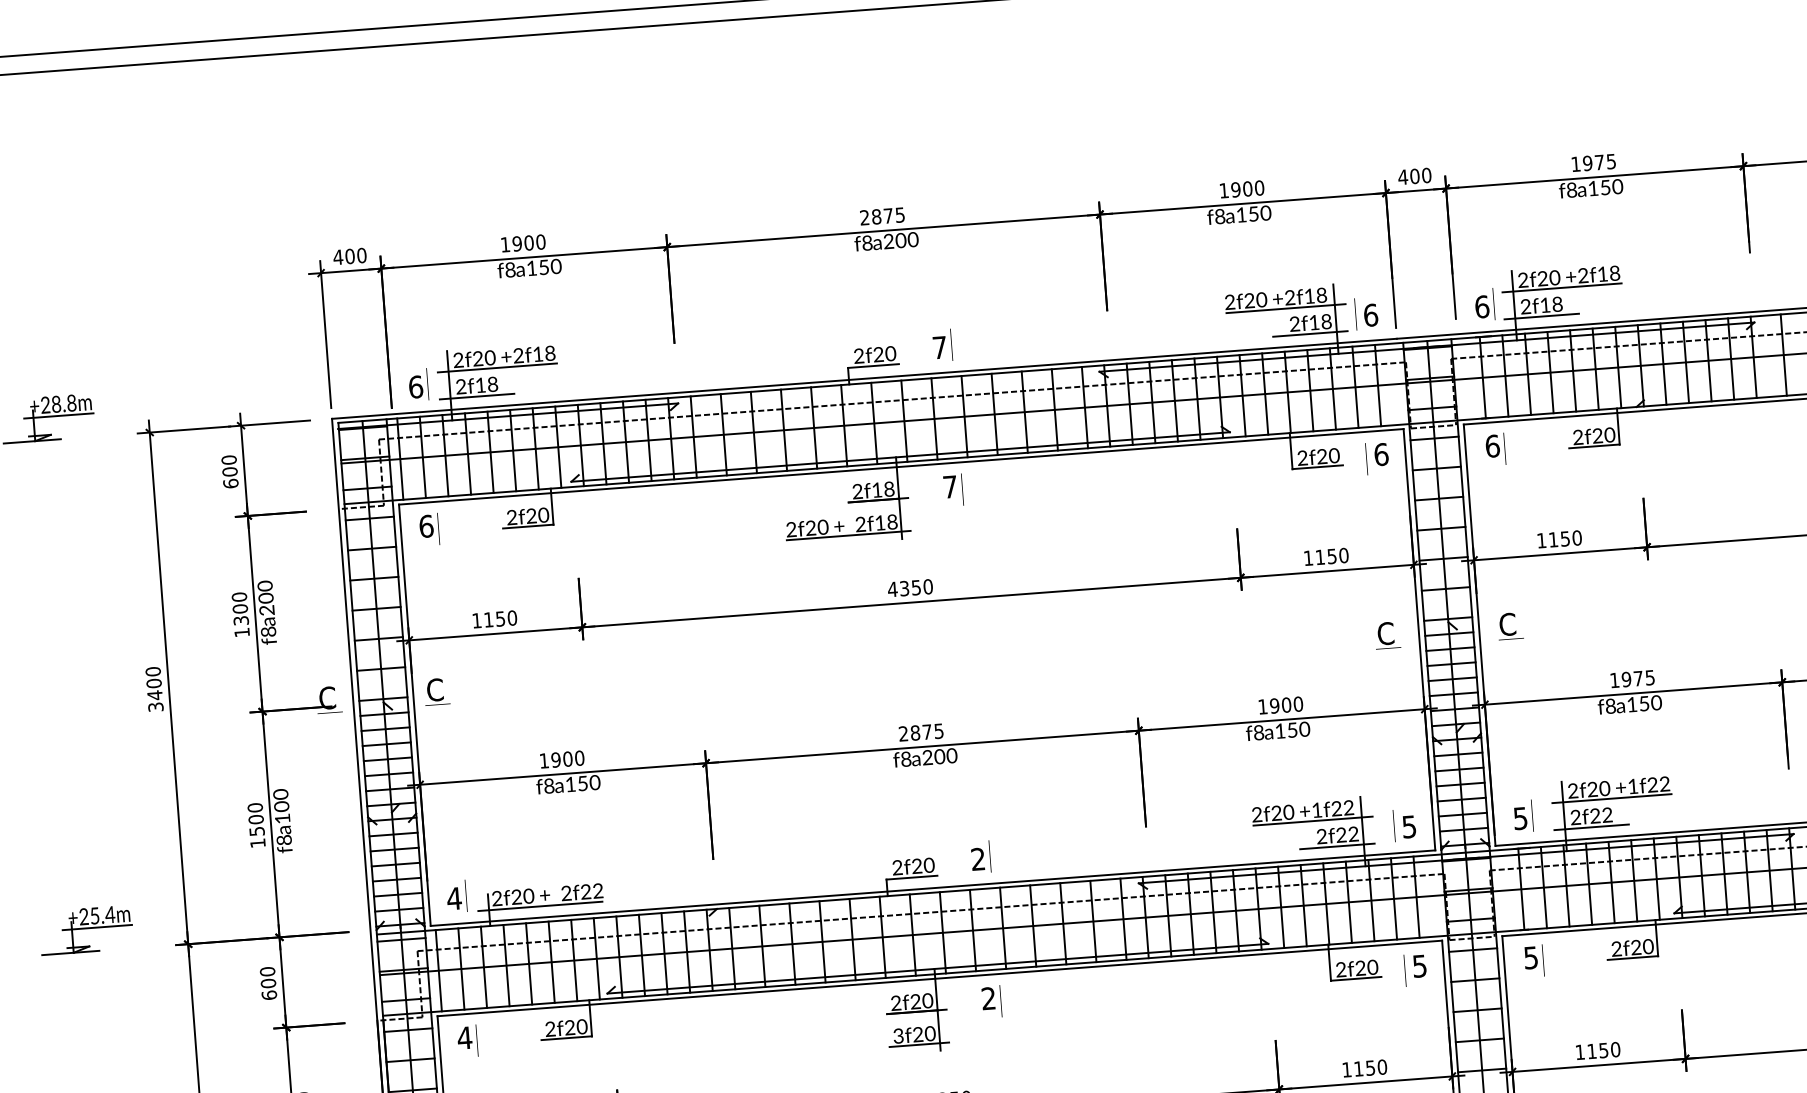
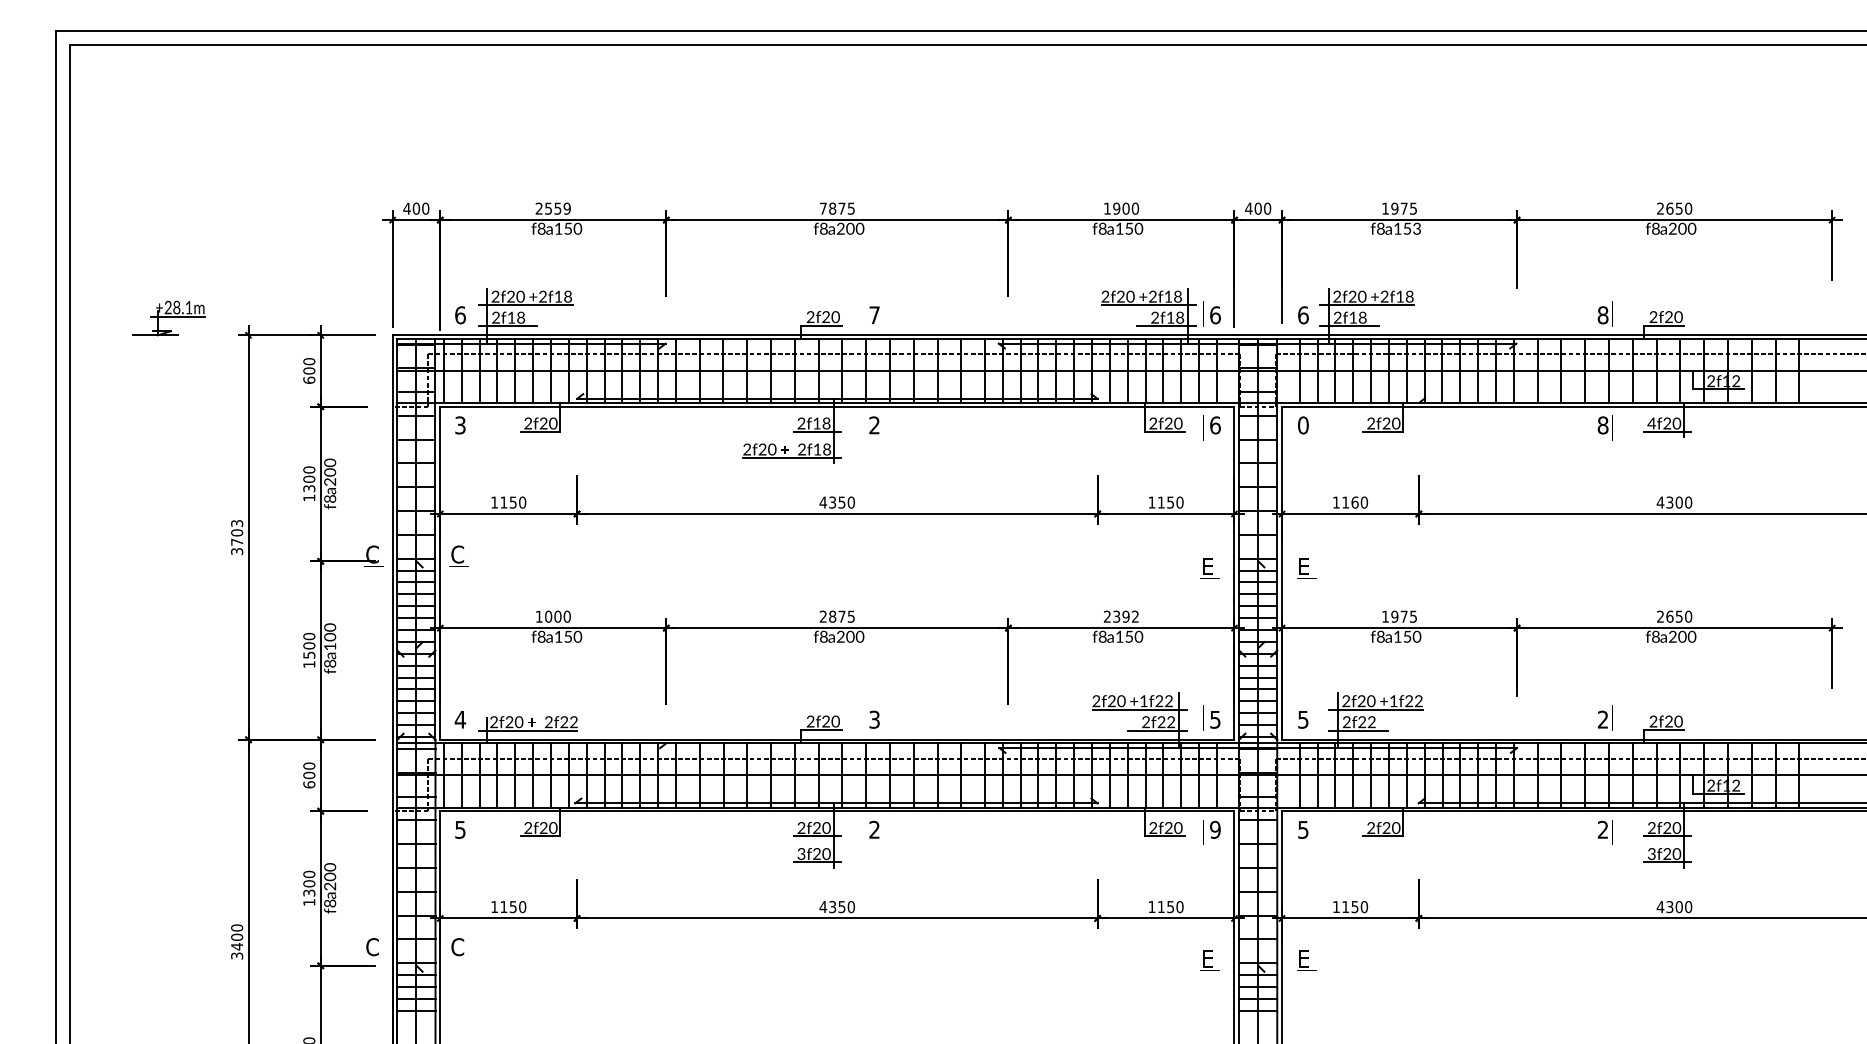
text: (1617, 186) -> (1416, 228), a150 -> a153
text: (863, 217) -> (822, 208), 2875 -> 7875
text: (522, 243) -> (552, 208), 1900 -> 2559
text: (71, 403) -> (188, 307), +28.8m -> +28.1m
text: (1492, 446) -> (1303, 425), 6 -> 0
text: (950, 487) -> (874, 425), 7 -> 2
text: (426, 526) -> (460, 425), 6 -> 3
text: (1564, 538) -> (1354, 502), 1150 -> 1160
text: (1507, 624) -> (1304, 566), C -> E
text: (1386, 633) -> (1208, 566), C -> E
text: (154, 683) -> (237, 532), 3400 -> 3703
text: (1280, 705) -> (1121, 616), 1900 -> 2392
text: (555, 759) -> (548, 616), 1900 -> 1000
text: (978, 858) -> (874, 719), 2 -> 3
part: (85, 929) -> (168, 722), removed
text: (1419, 965) -> (1215, 829), 5 -> 9
text: (464, 1037) -> (460, 829), 4 -> 5

